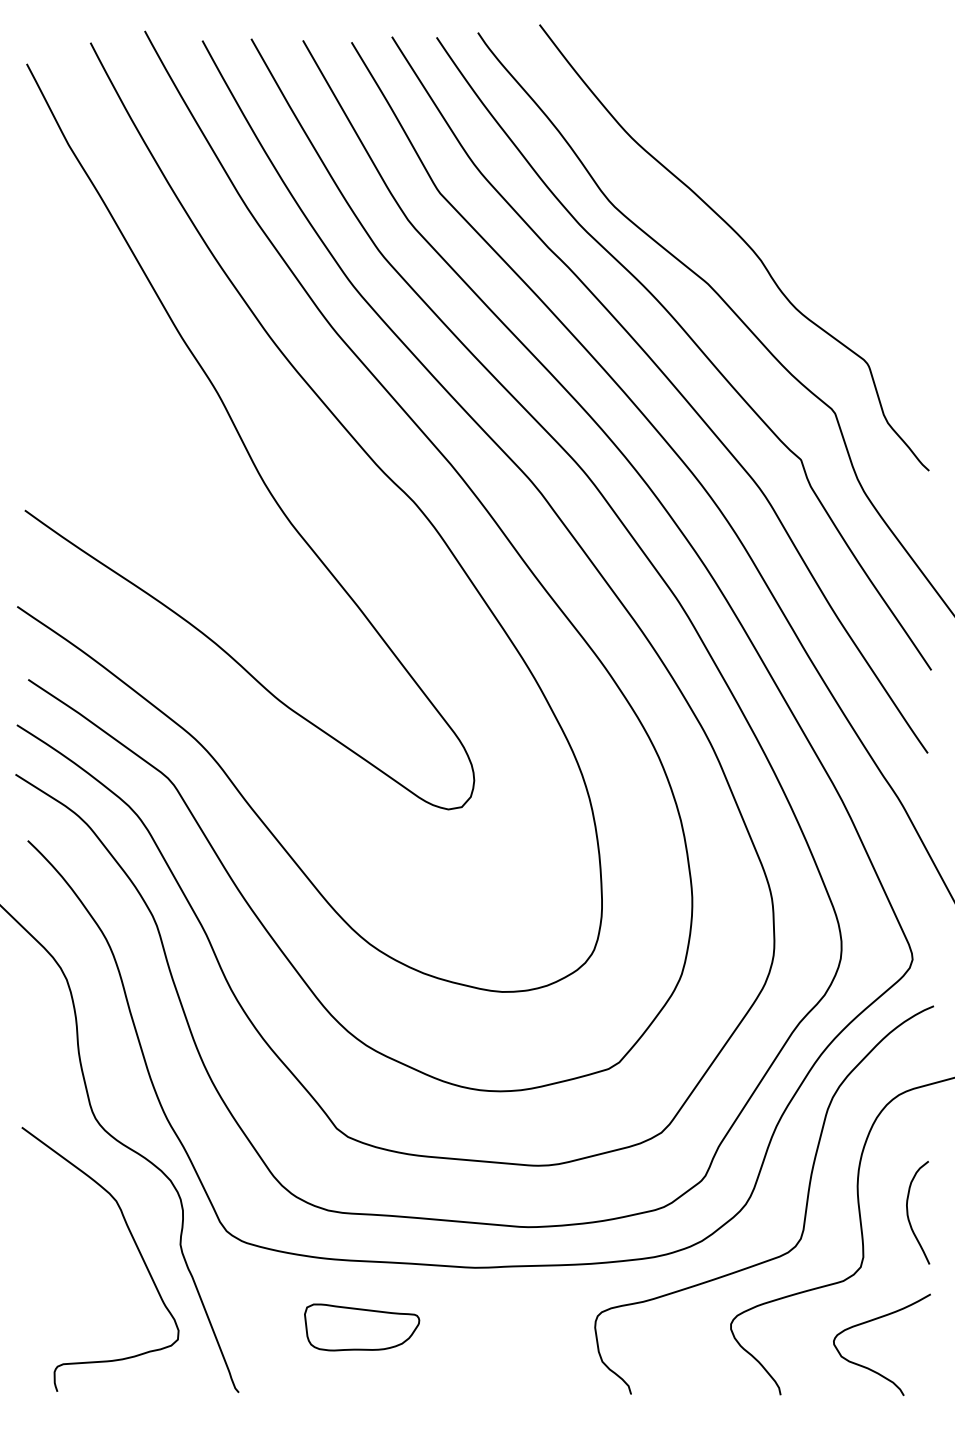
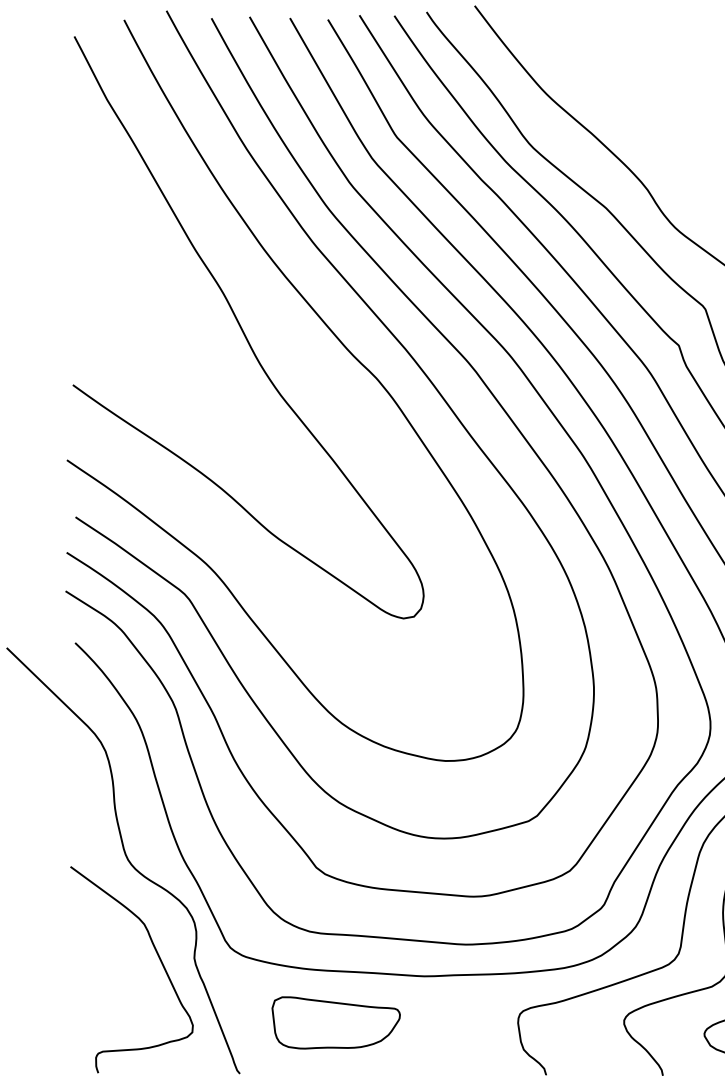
part: (361, 1327) -> (335, 1022), size x1.43

